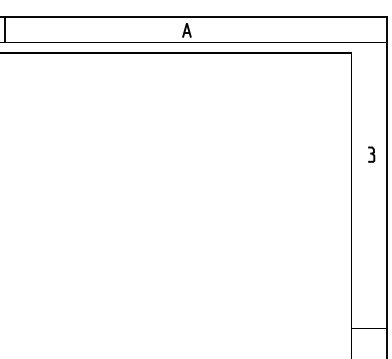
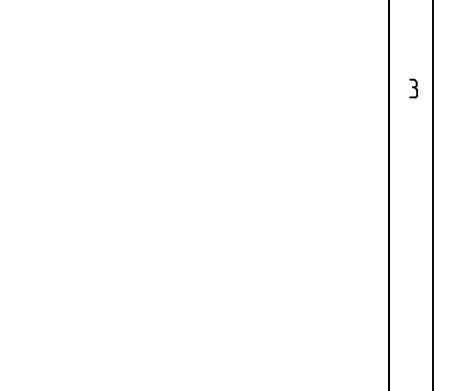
part: (371, 154) -> (413, 88), moved

